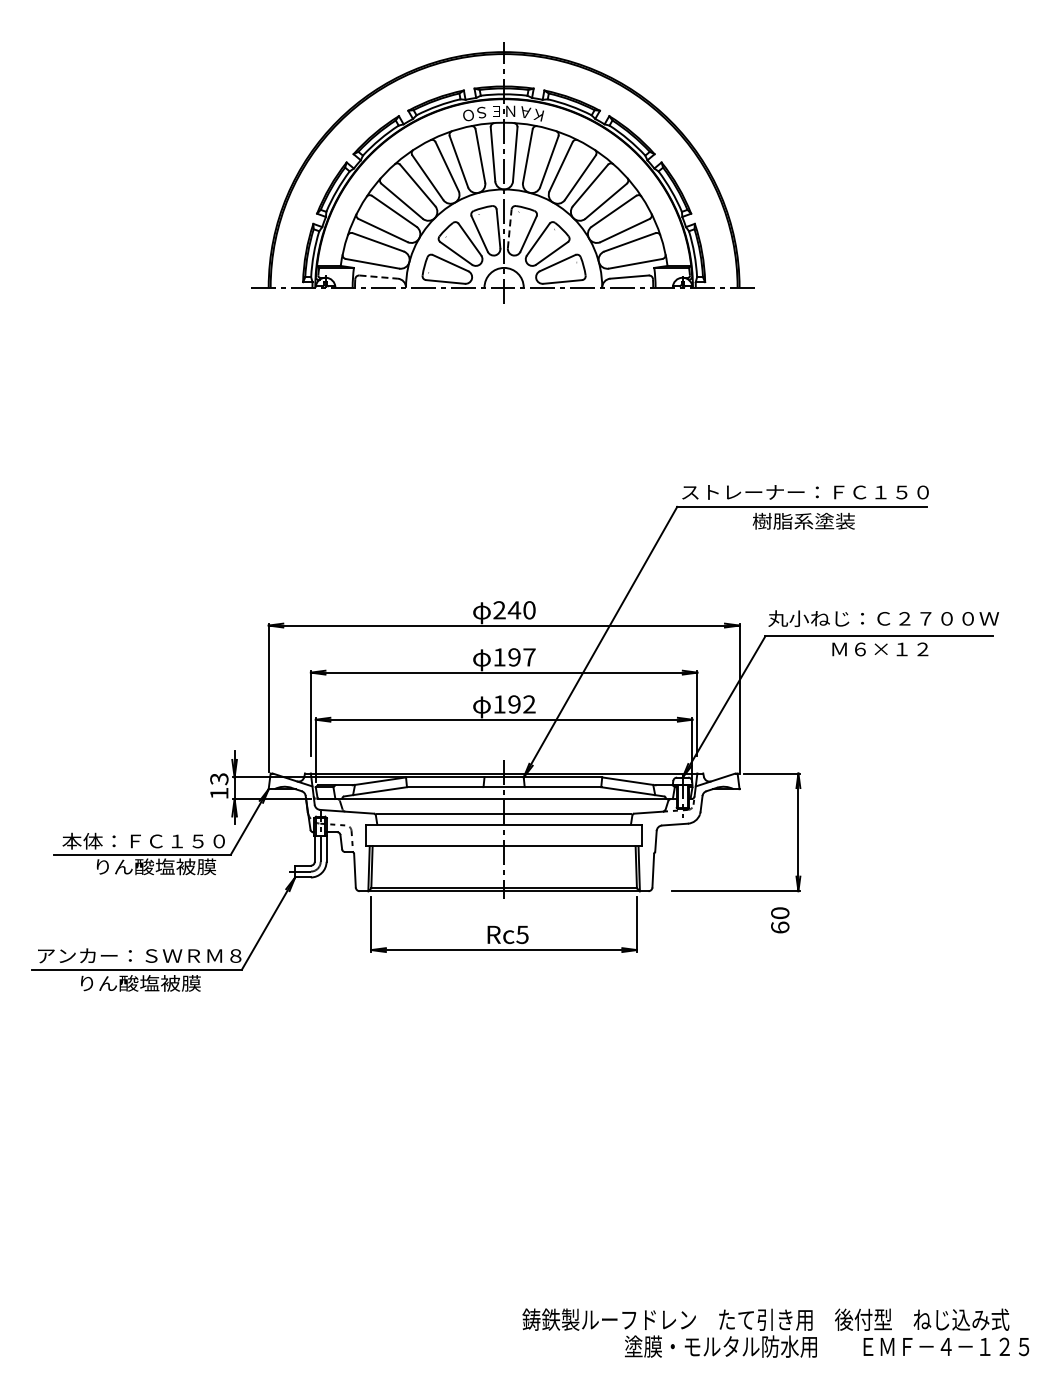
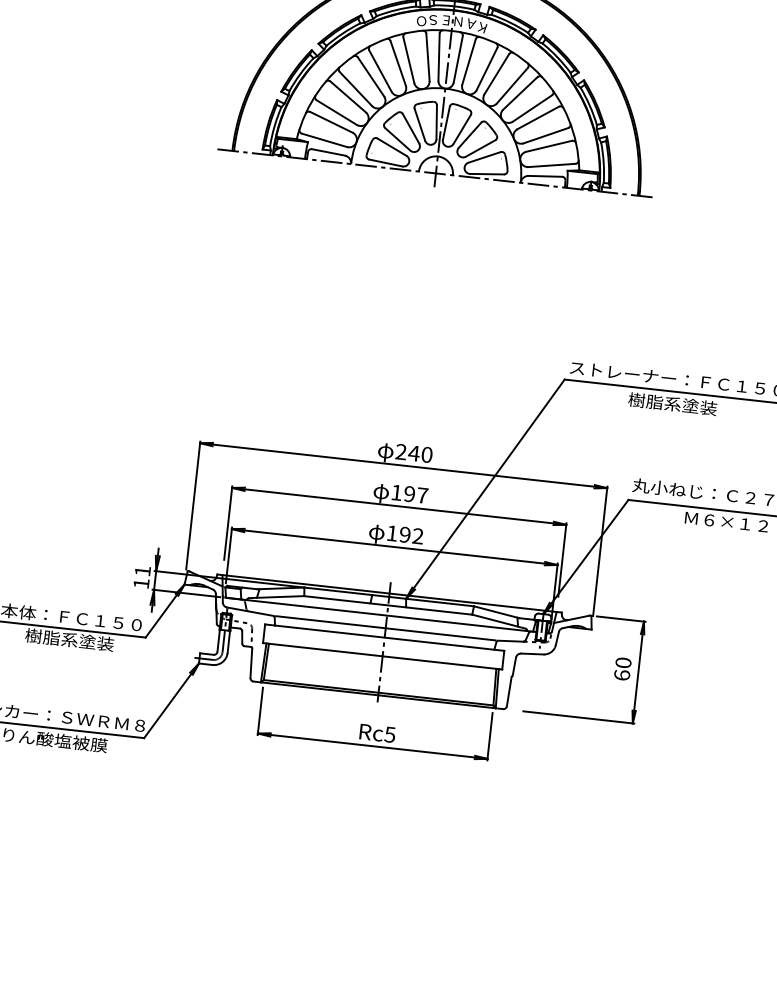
line: (509, 228) -> (446, 122), dashed -> solid
line: (379, 277) -> (329, 152), dashed -> solid
text: (219, 779) -> (142, 571), 13 -> 11
text: (154, 866) -> (78, 640), りん酸塩被膜 -> 樹脂系塗装
text: (780, 920) -> (623, 669), moved

